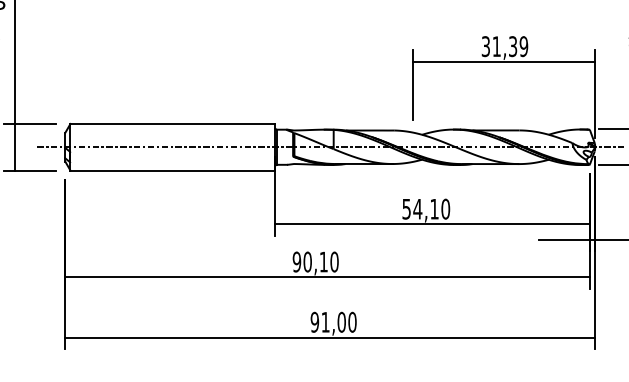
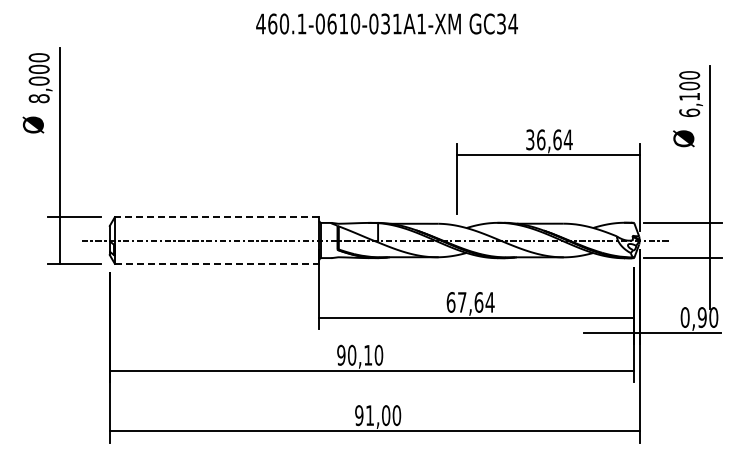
text: (510, 46) -> (554, 139), 31,39 -> 36,64
line: (172, 124) -> (216, 217), solid -> dashed
line: (173, 170) -> (217, 263), solid -> dashed
text: (426, 209) -> (470, 302), 54,10 -> 67,64

